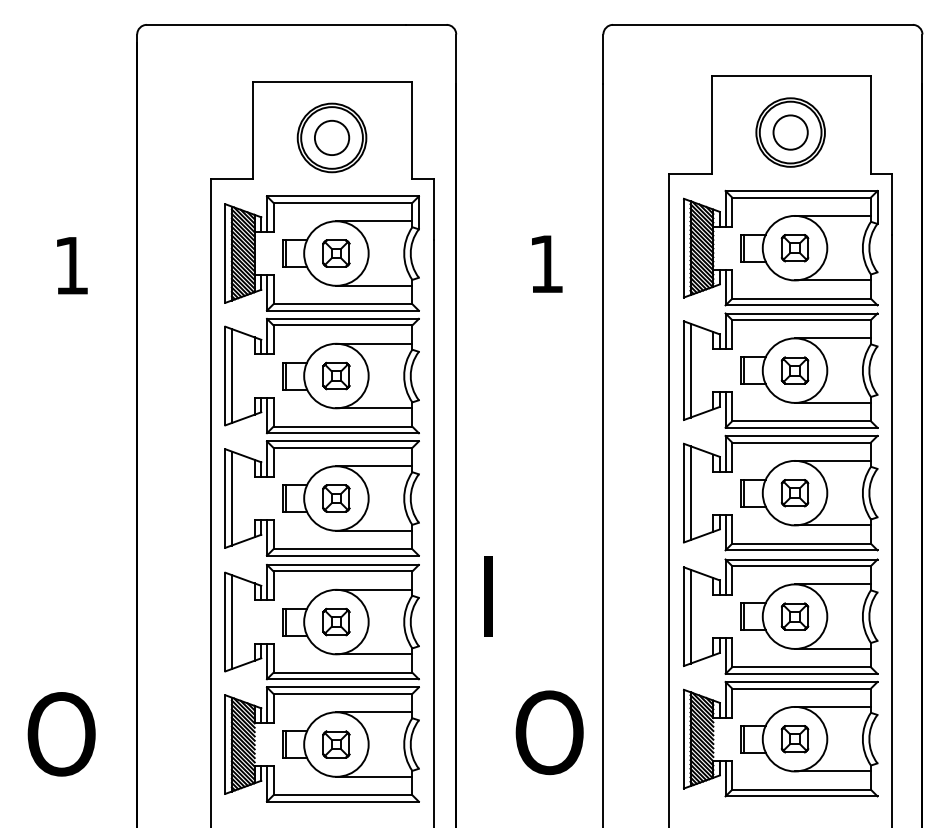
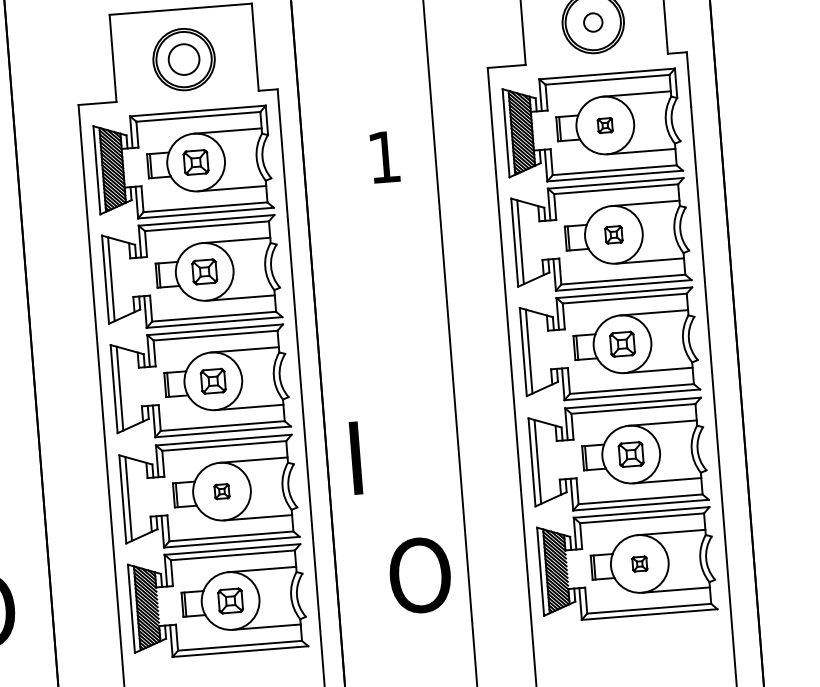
circle: (790, 132) -> (593, 22), size x0.6
part: (794, 248) -> (604, 125), size x0.6
part: (794, 370) -> (613, 234), size x0.7
part: (336, 621) -> (222, 491), size x0.6
part: (794, 739) -> (639, 564), size x0.6

